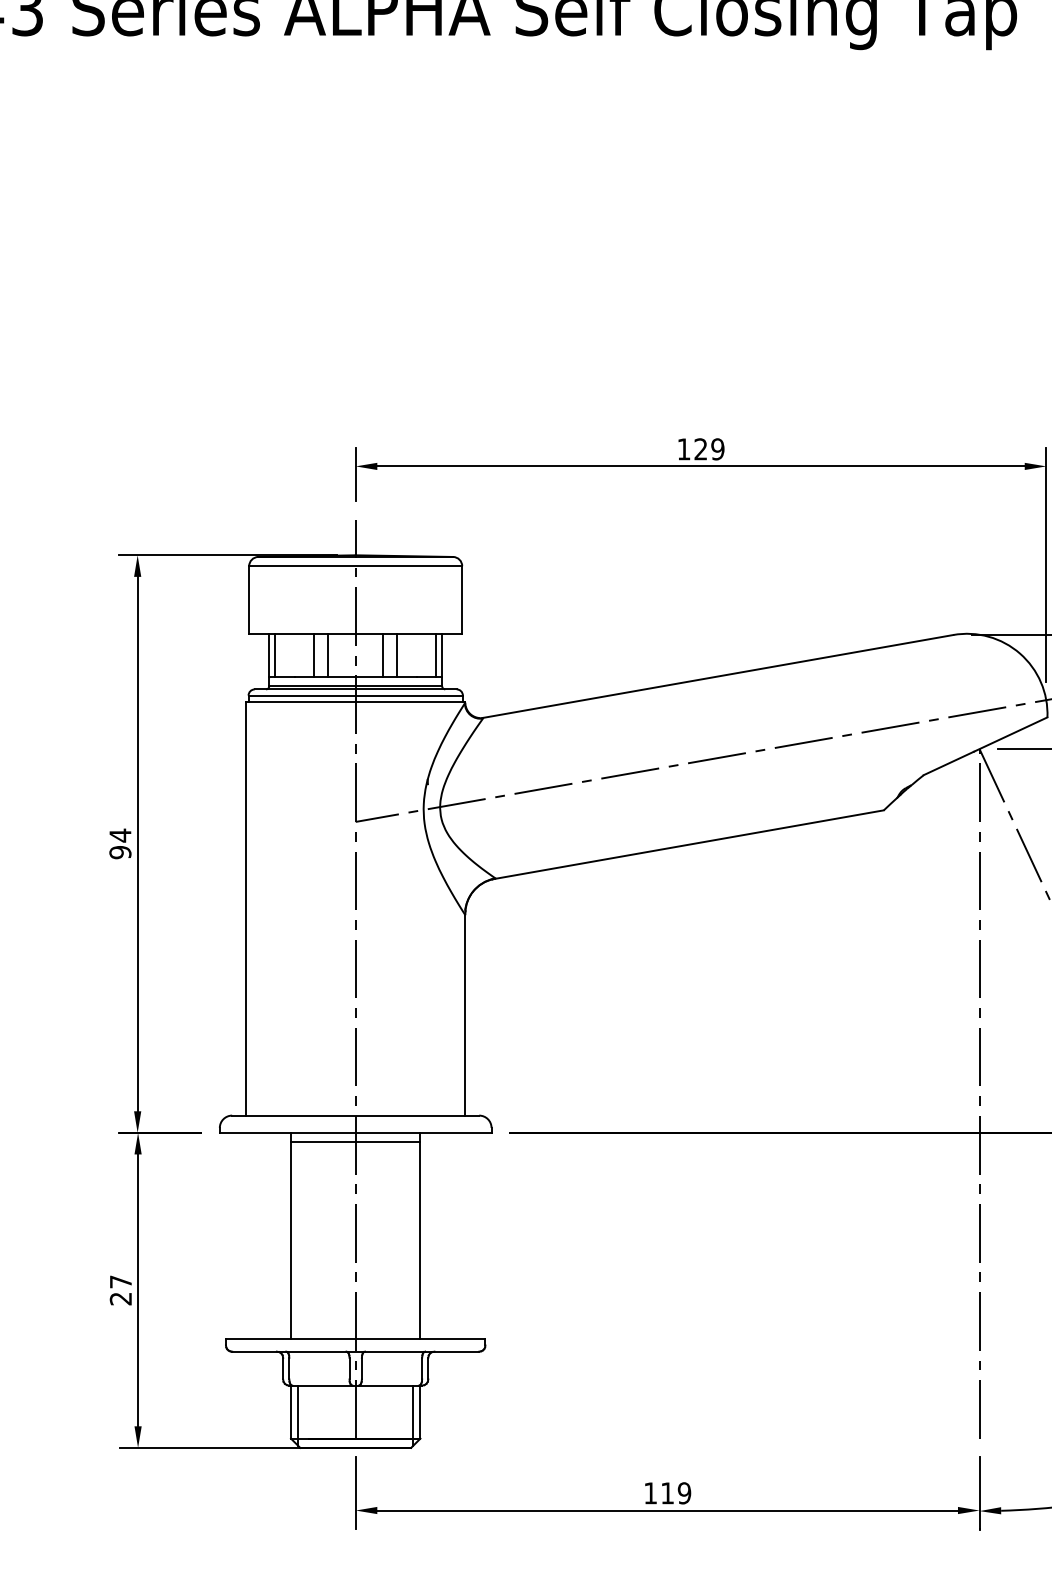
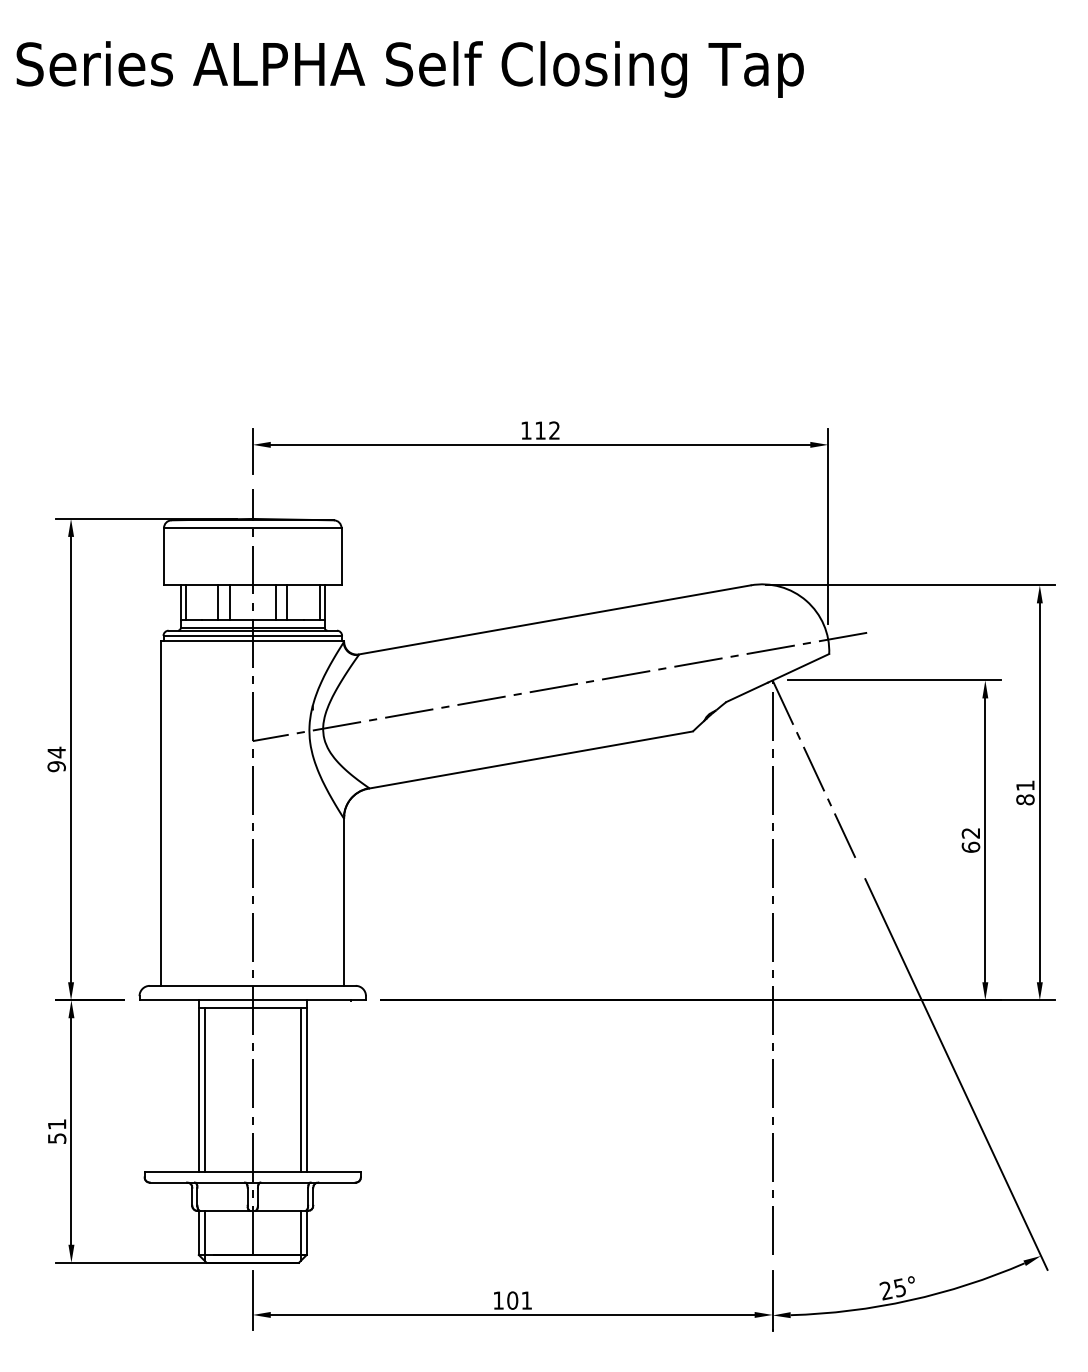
text: (709, 449) -> (547, 430), 129 -> 112
line: (298, 1239) -> (205, 1089), added
line: (412, 1239) -> (300, 1089), added
text: (120, 1290) -> (56, 1131), 27 -> 51
text: (675, 1493) -> (519, 1300), 119 -> 101

